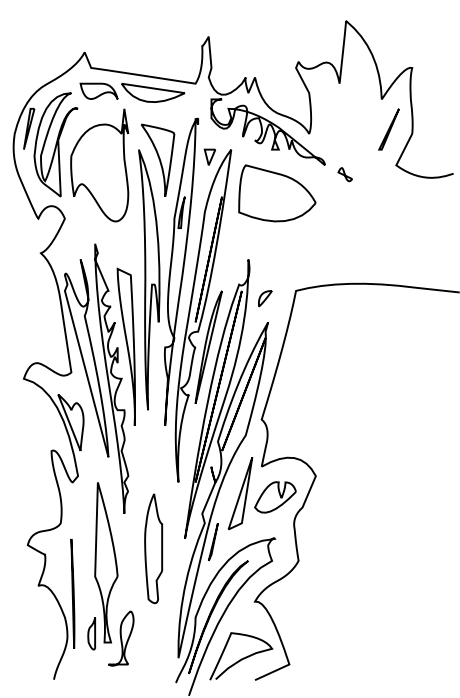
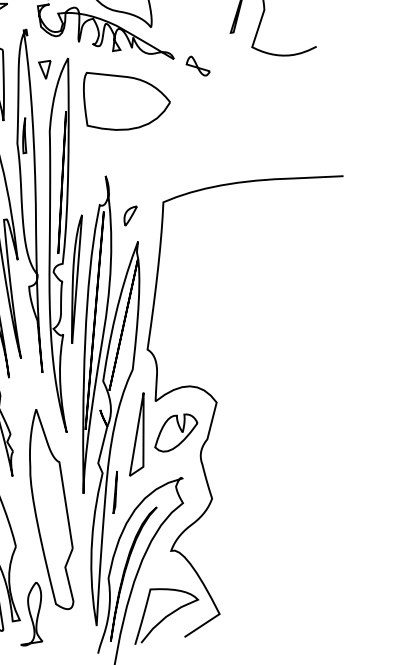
part: (344, 174) -> (196, 66), size x1.43
part: (153, 548) -> (50, 509), size x1.67

